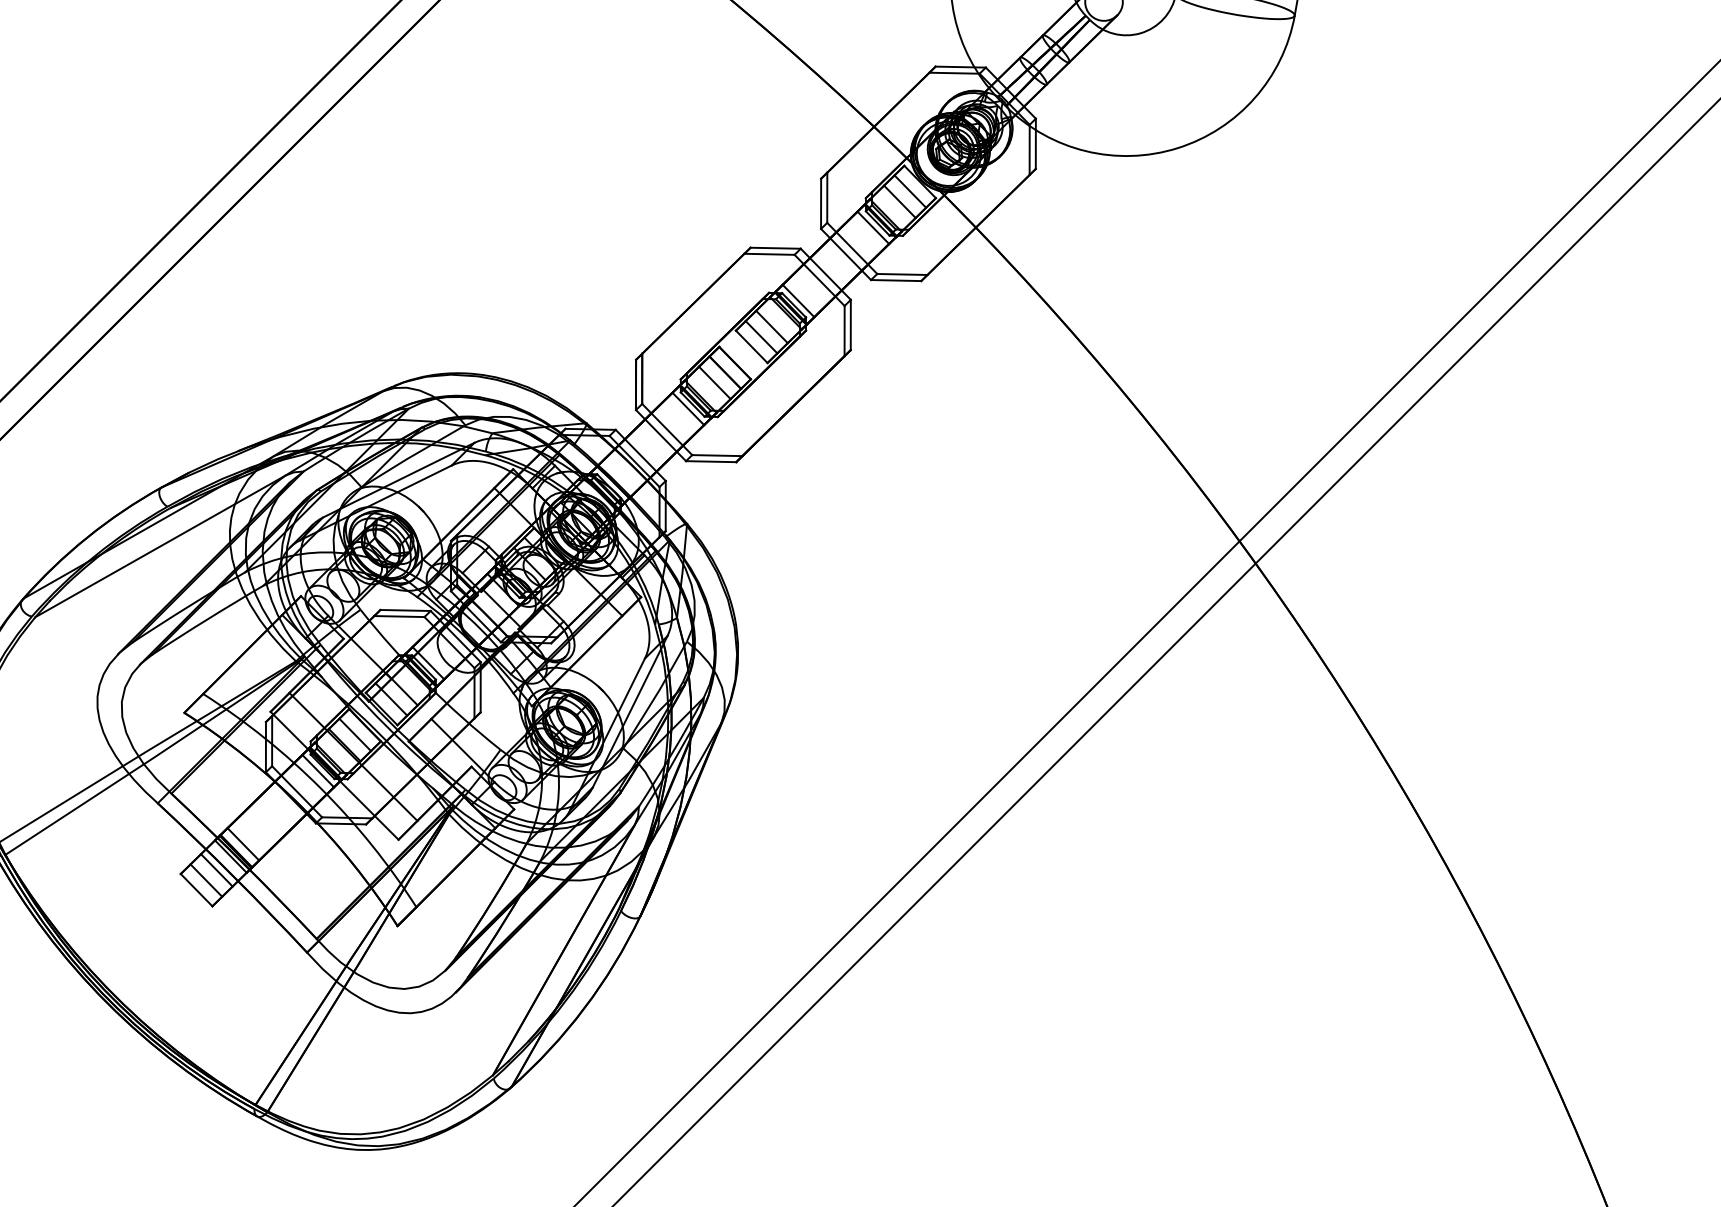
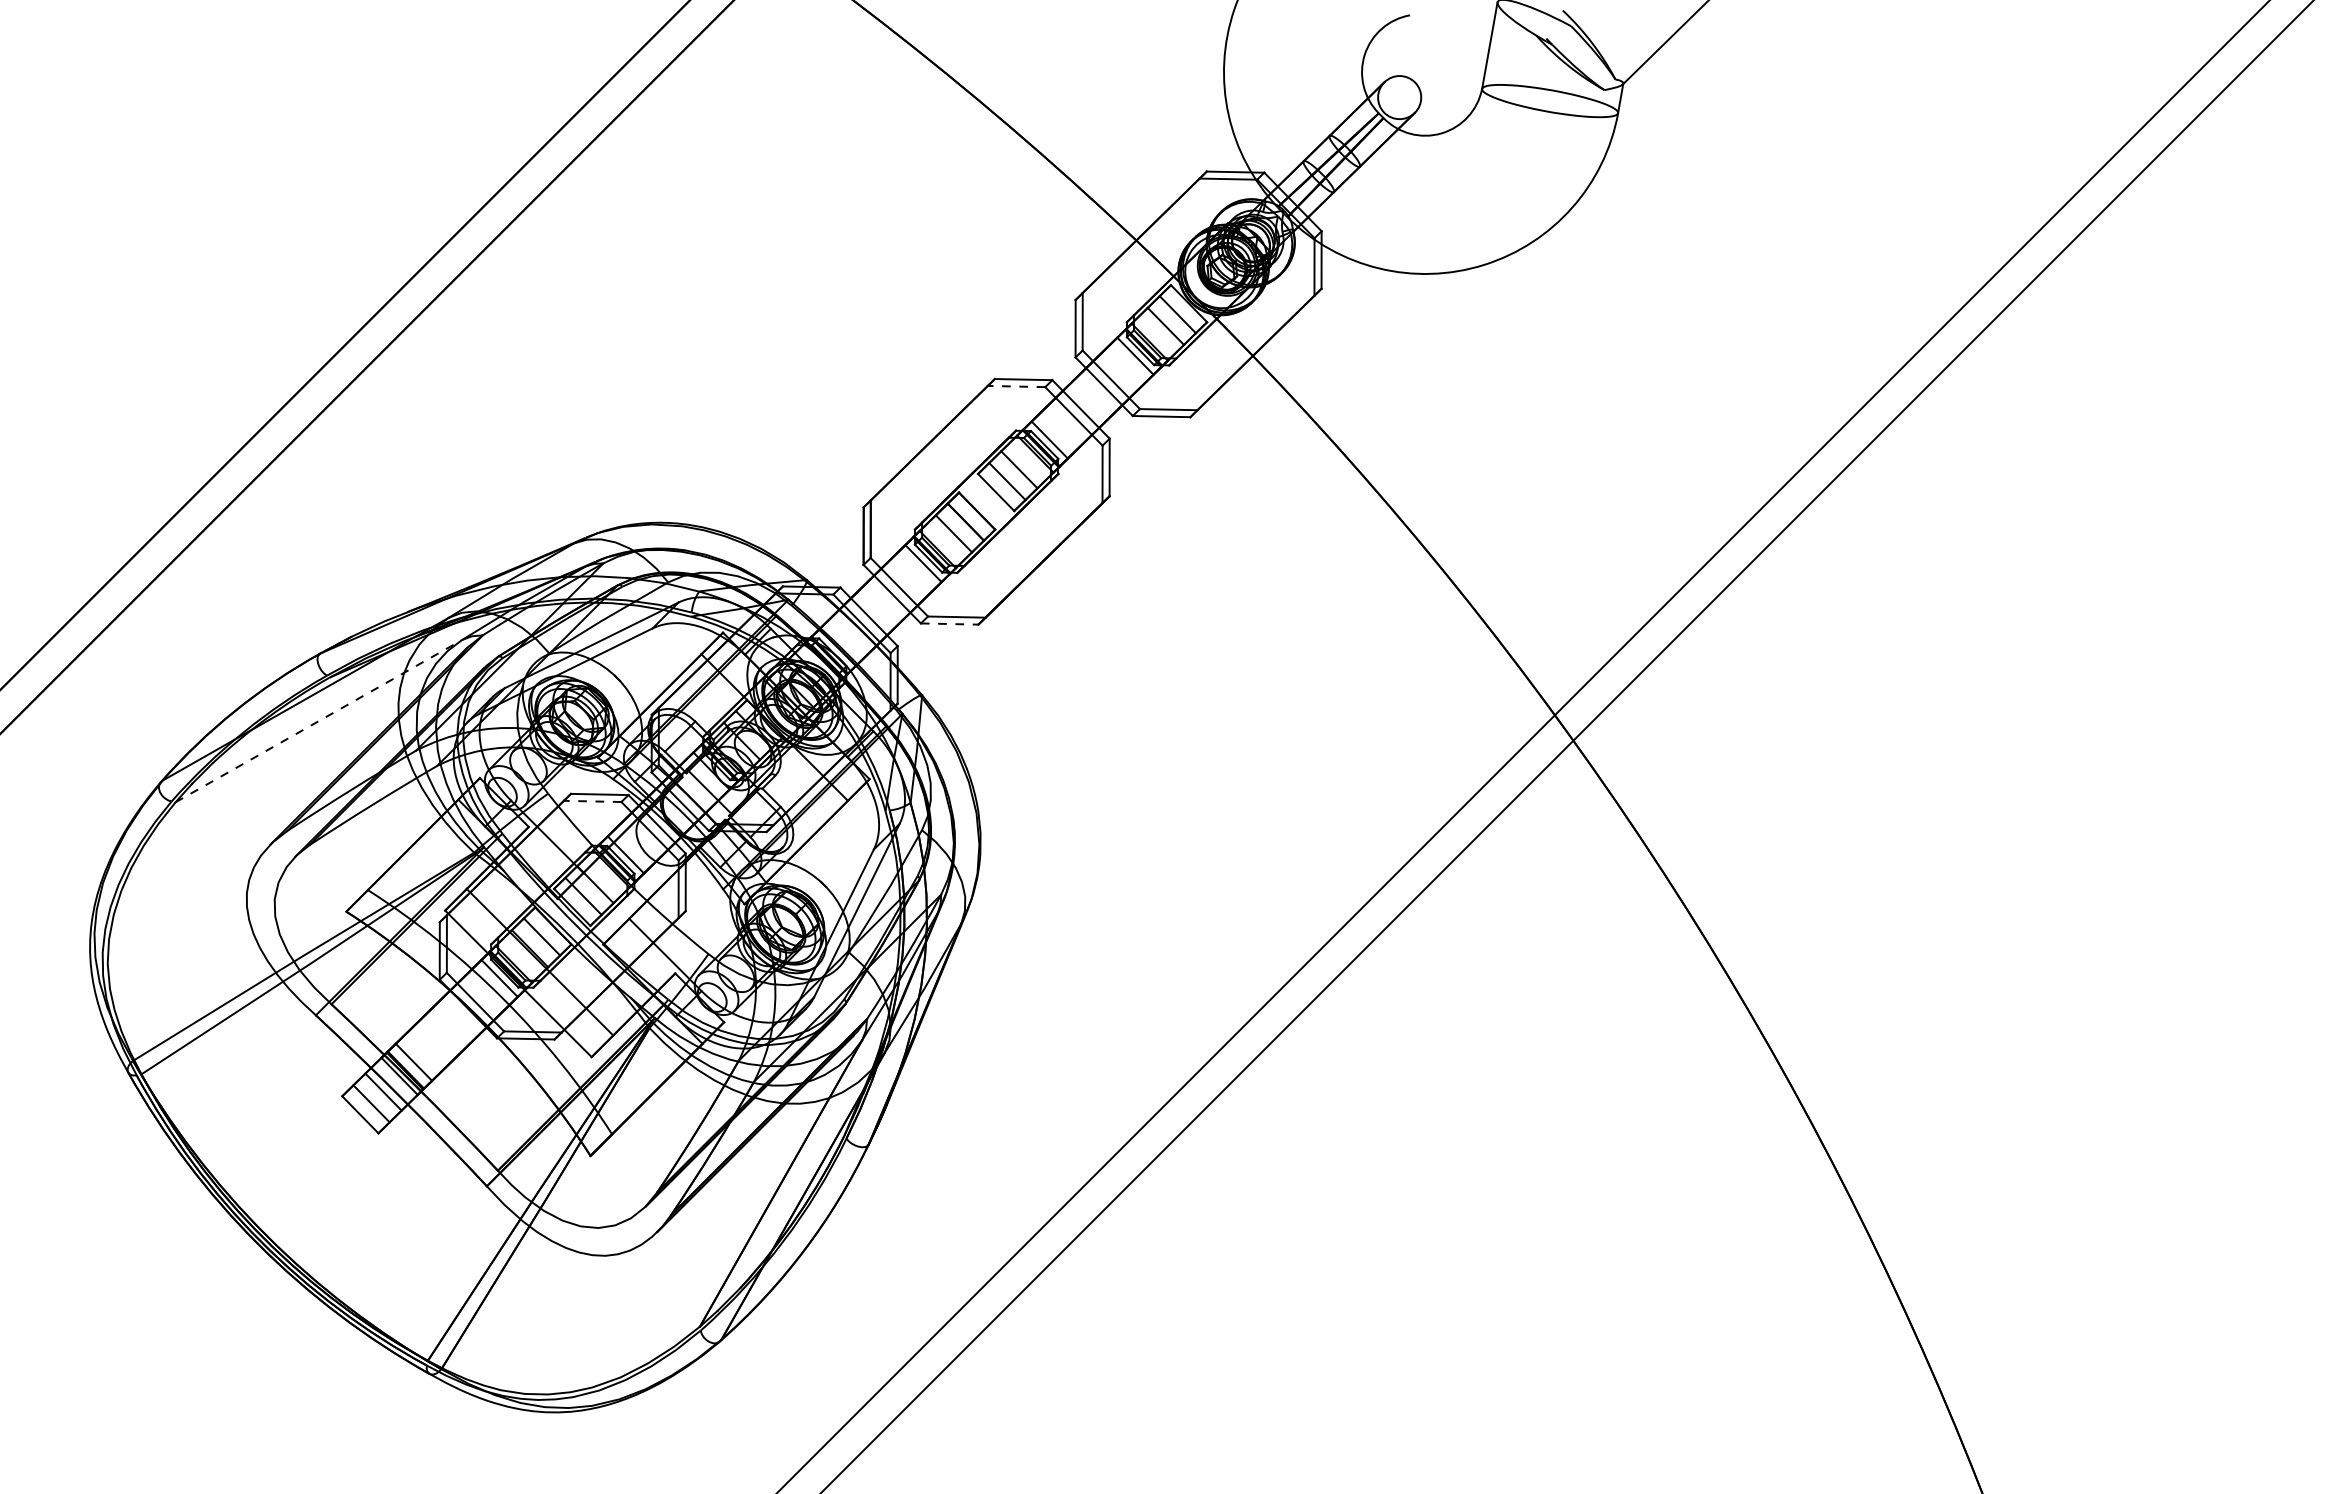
line: (769, 254) -> (1016, 386), solid -> dashed
line: (710, 462) -> (949, 624), solid -> dashed
line: (160, 546) -> (318, 721), solid -> dashed
line: (399, 616) -> (592, 801), solid -> dashed

